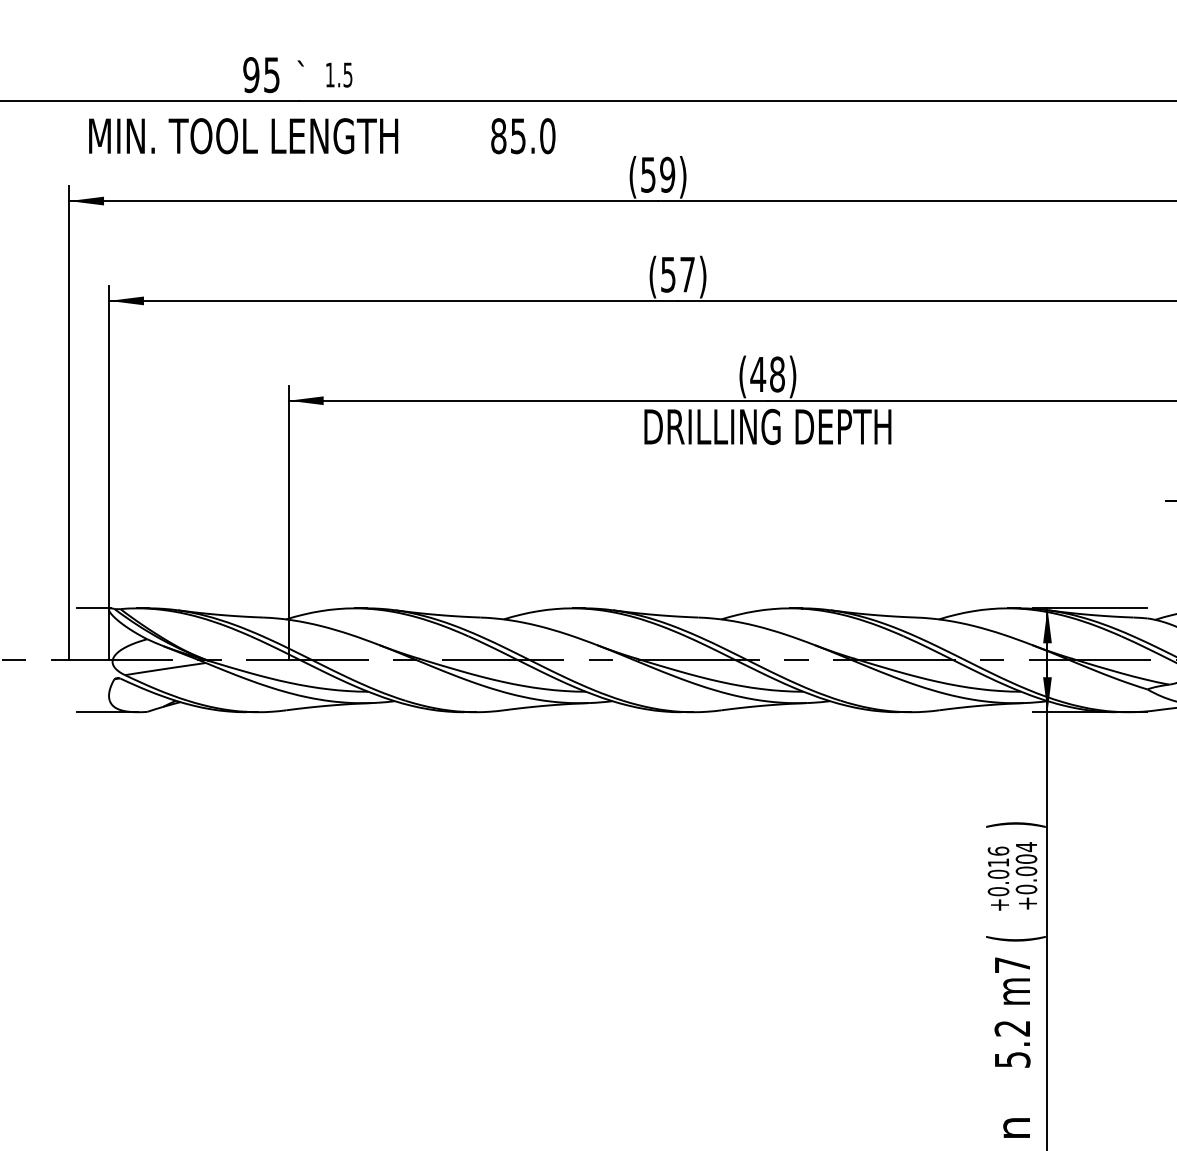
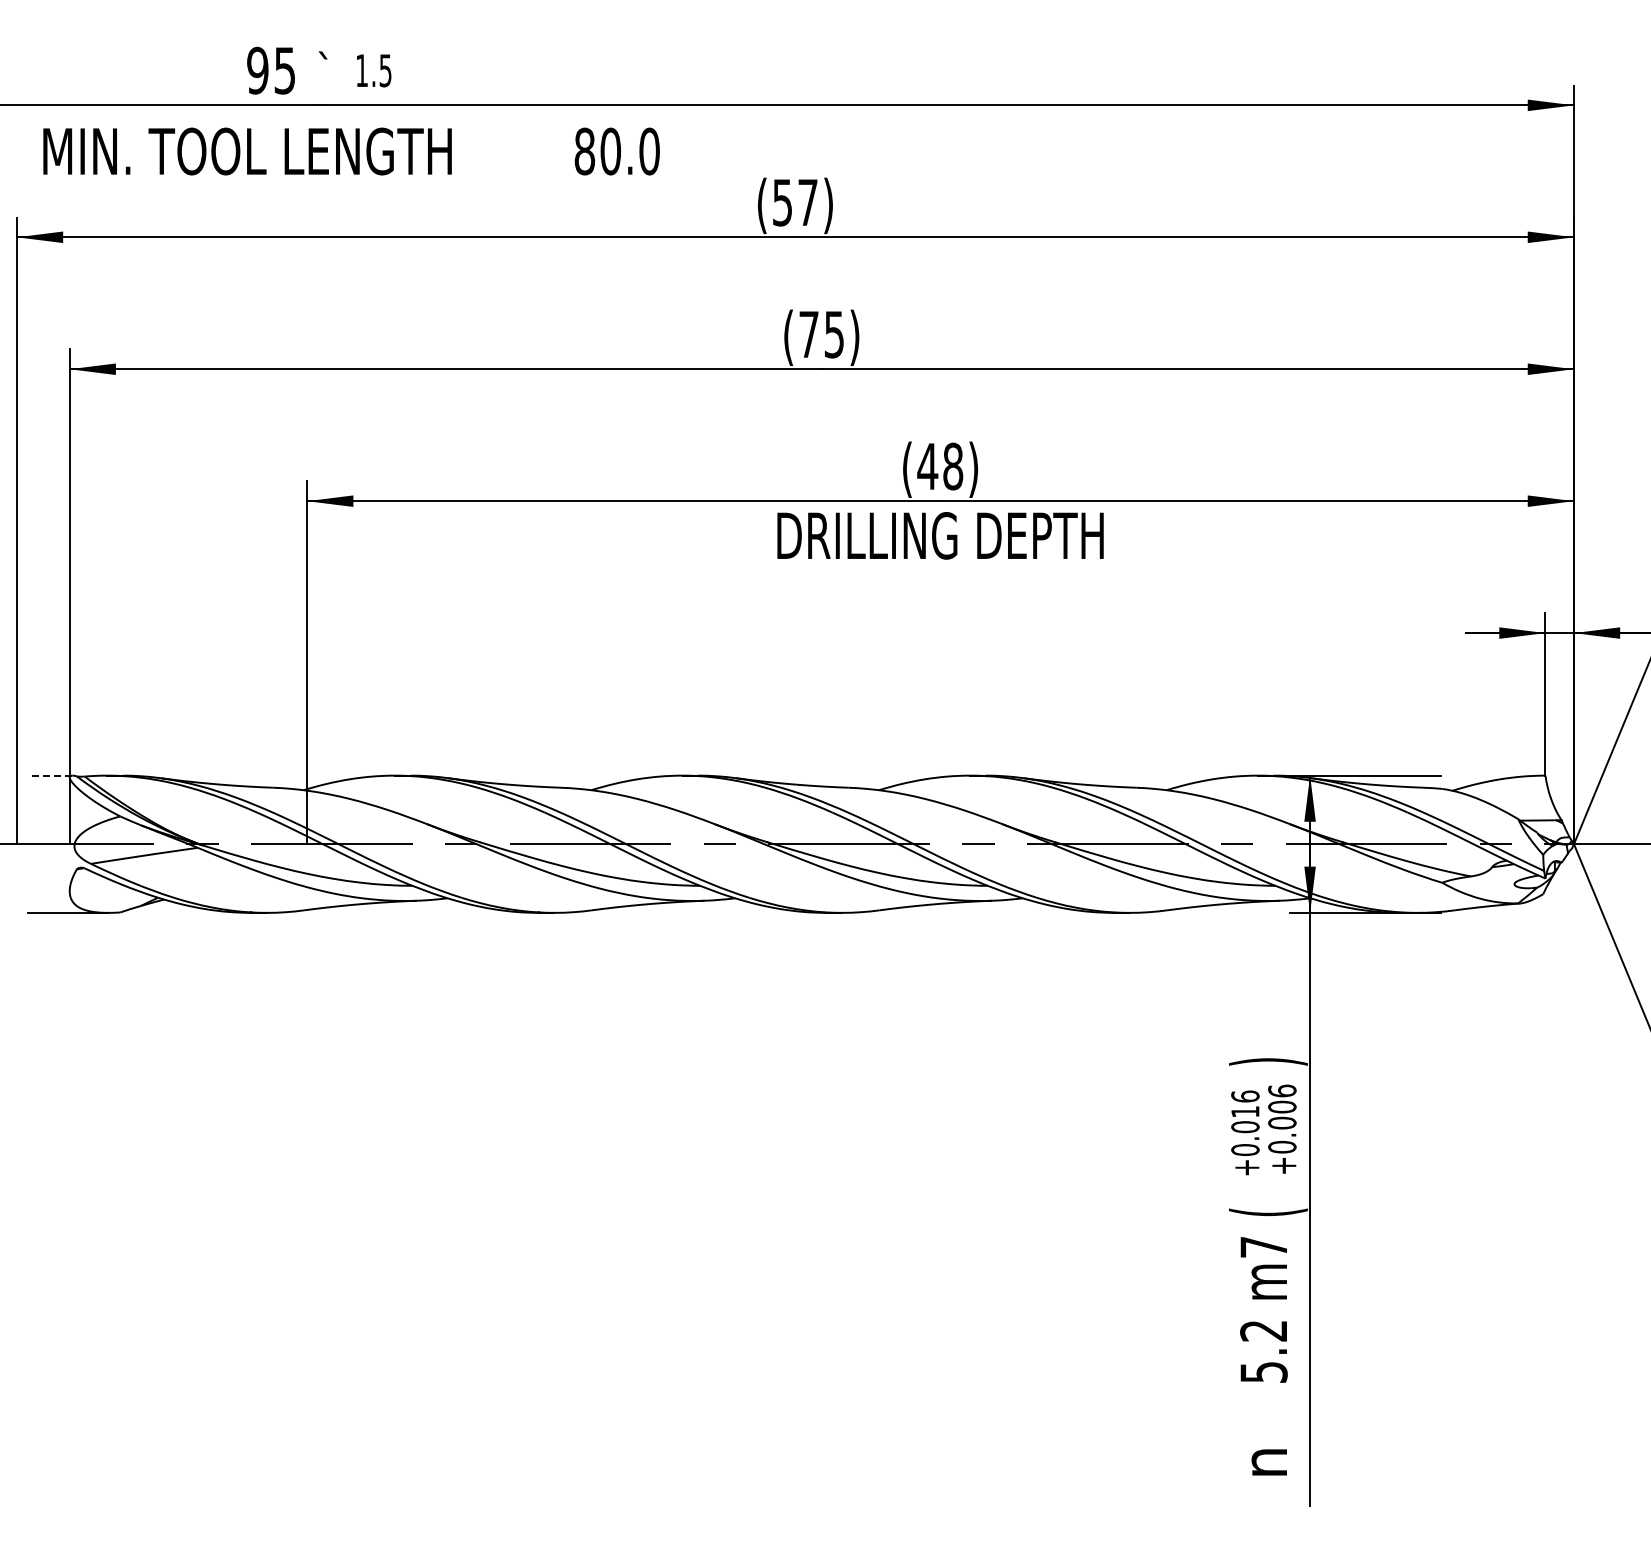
text: (518, 136) -> (610, 151), 85.0 -> 80.0
text: (667, 174) -> (807, 202), (59) -> (57)
text: (677, 274) -> (821, 334), (57) -> (75)
line: (93, 608) -> (49, 775), solid -> dashed
text: (1026, 846) -> (1282, 1090), +0.004 -> +0.006

